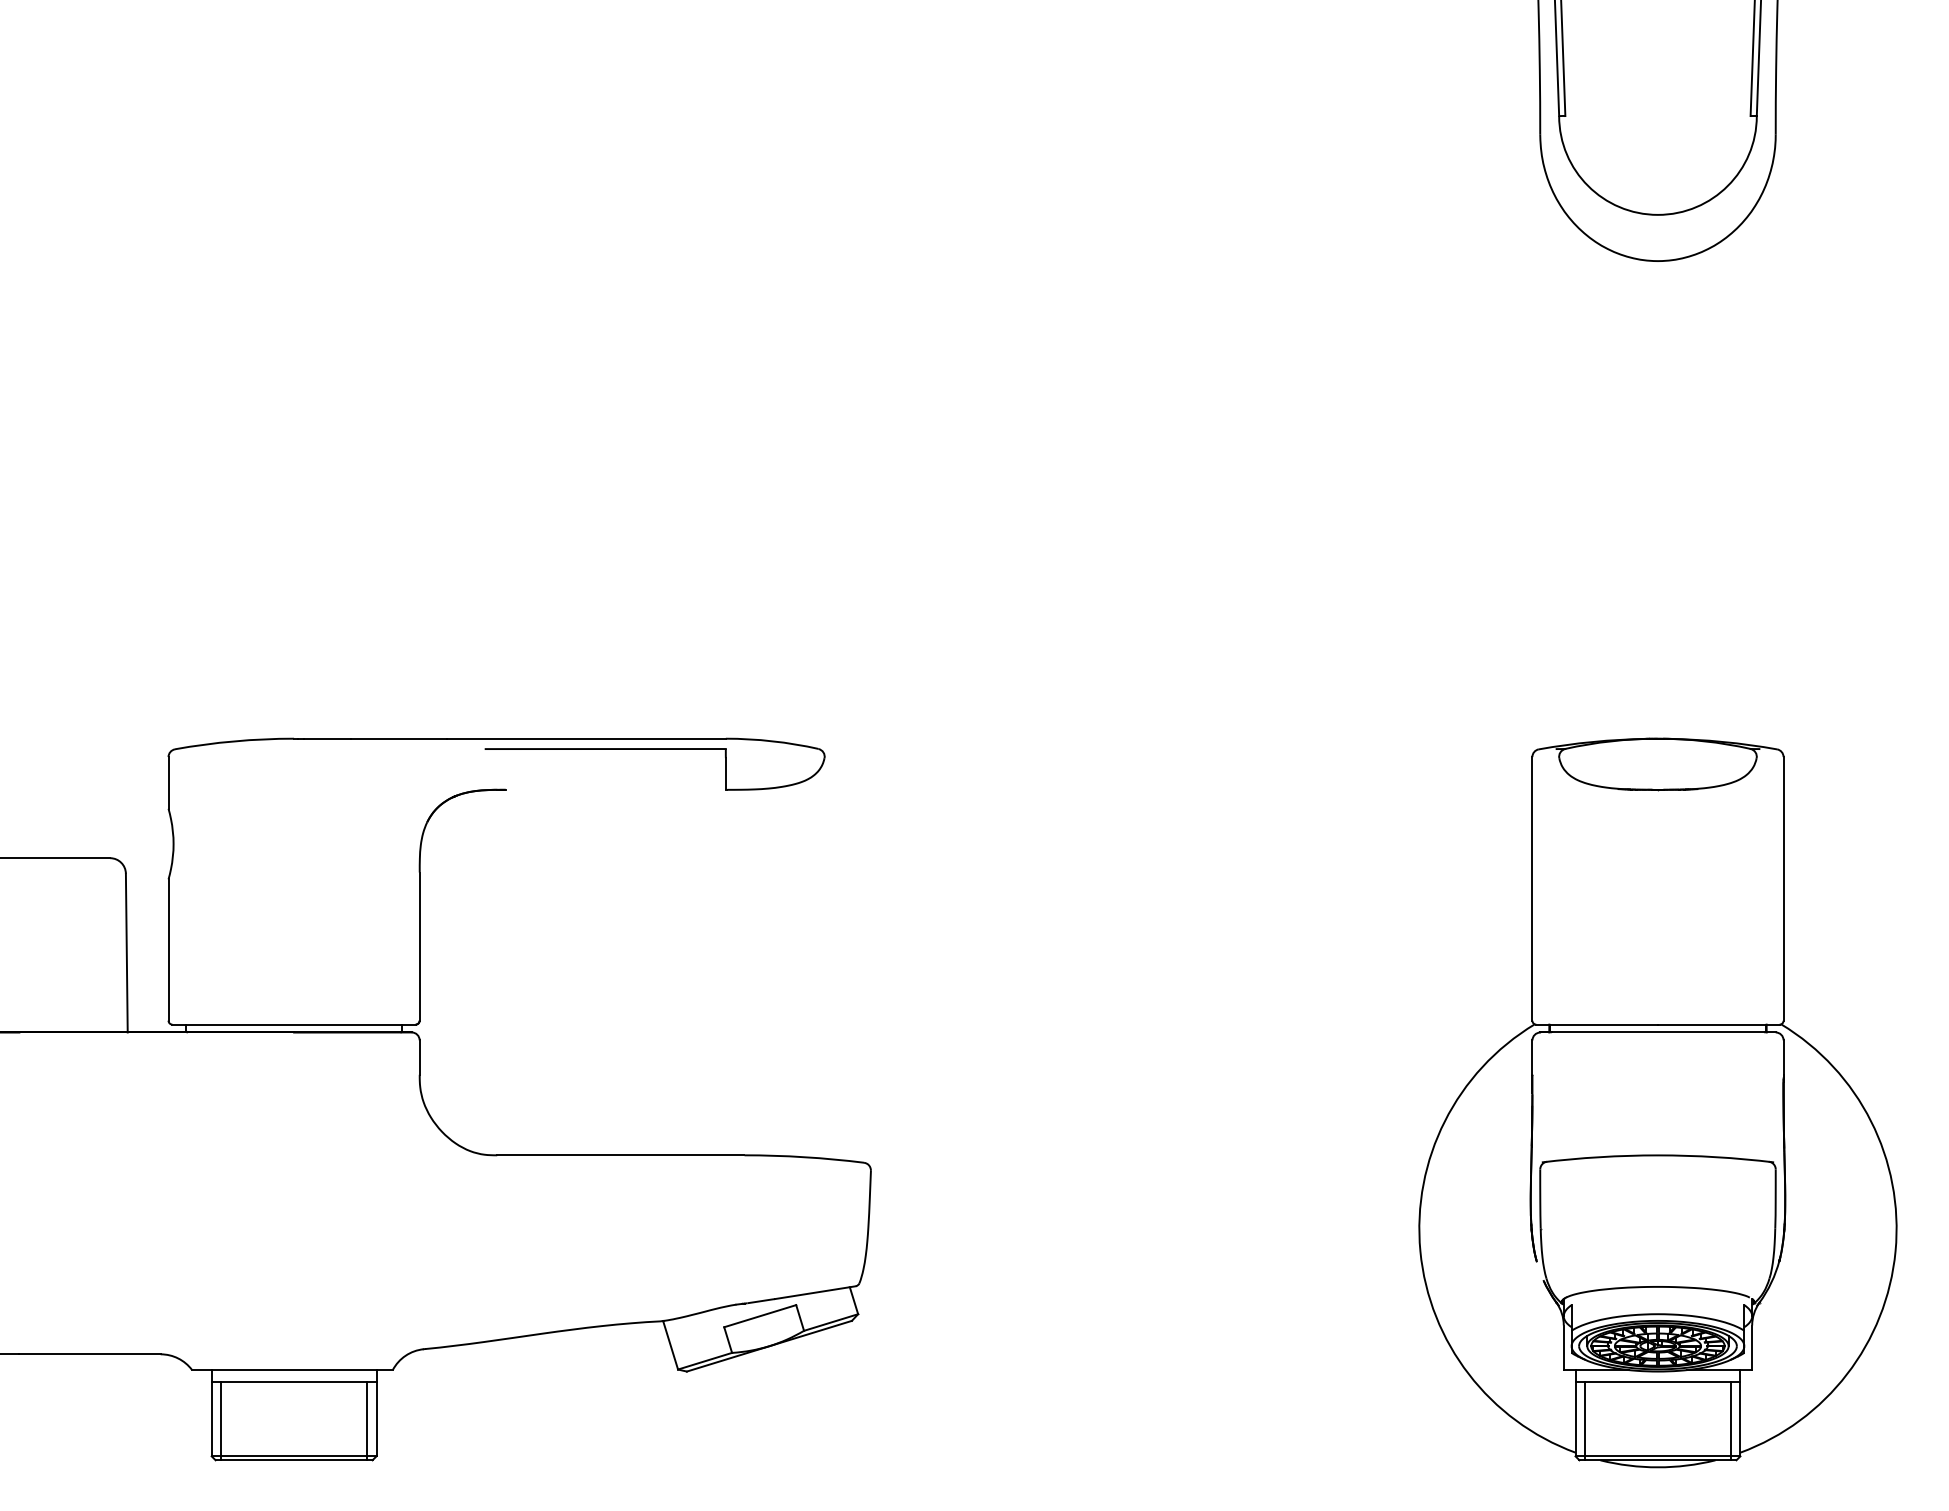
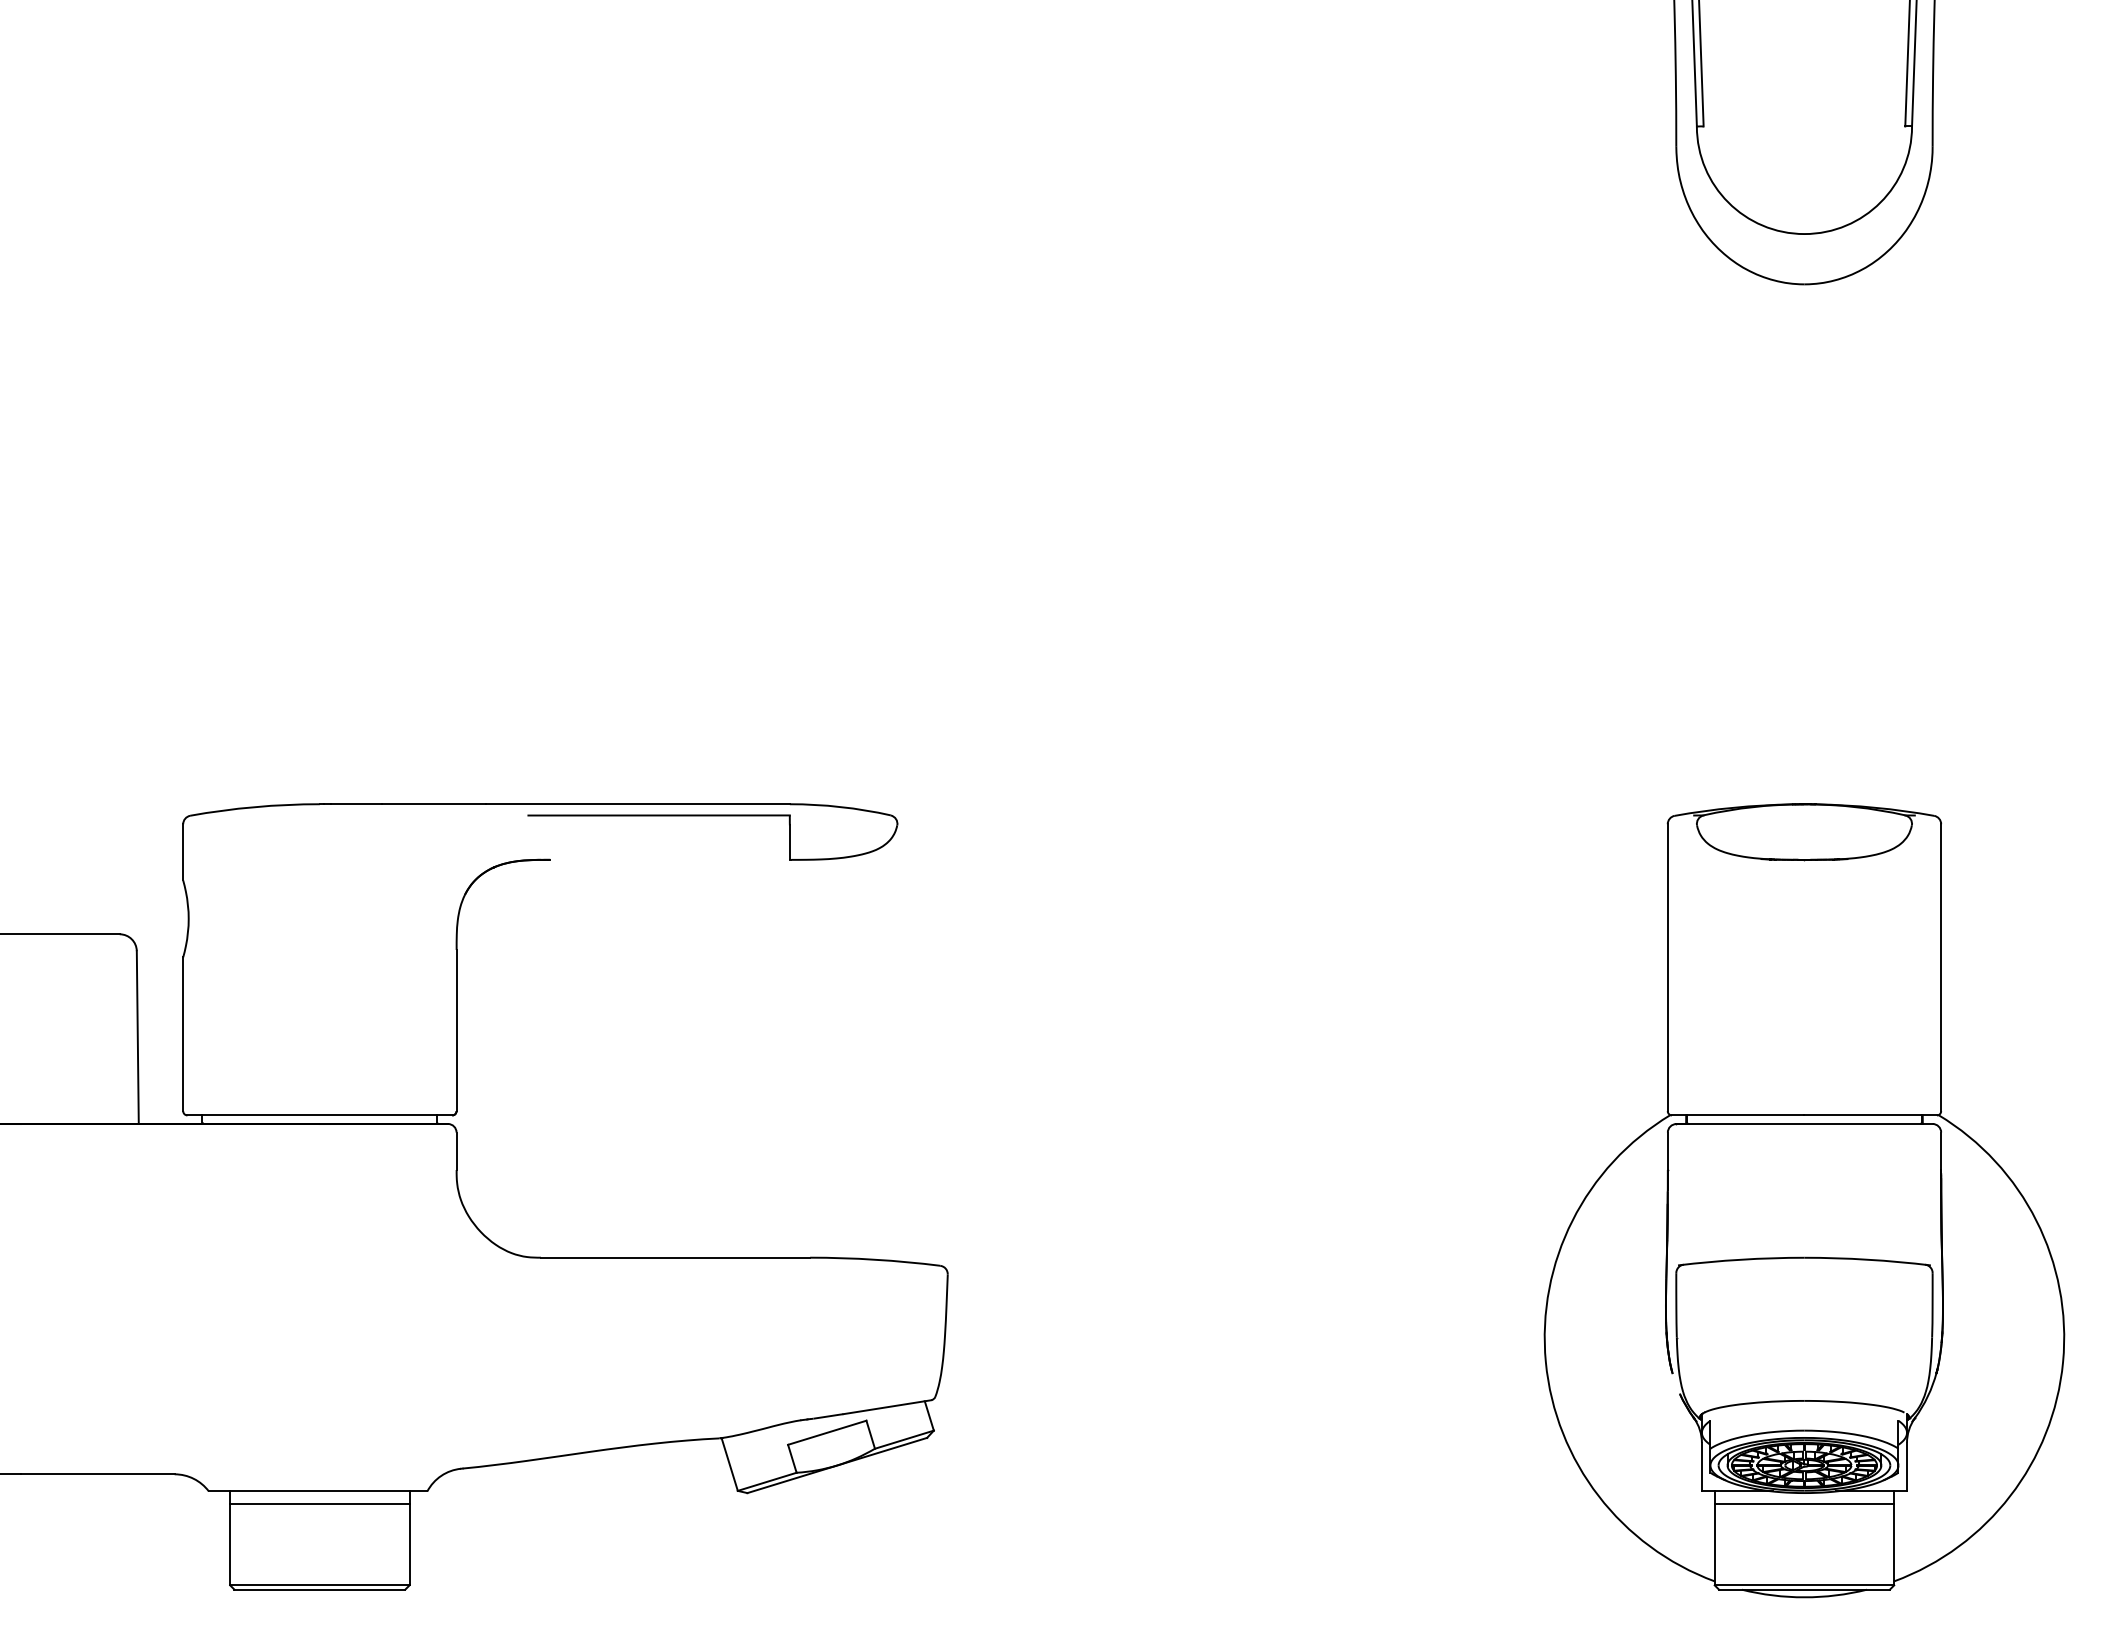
line: (221, 1420) -> (240, 1546), removed
line: (367, 1420) -> (399, 1546), removed
line: (1585, 1420) -> (1725, 1546), removed
line: (1730, 1420) -> (1883, 1546), removed

